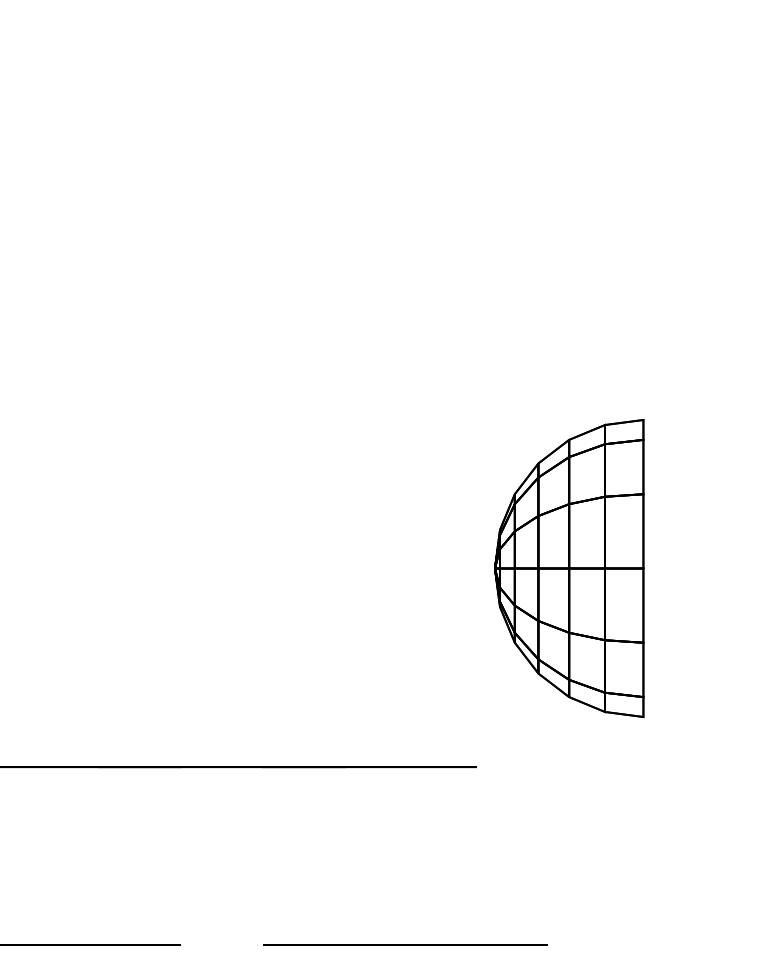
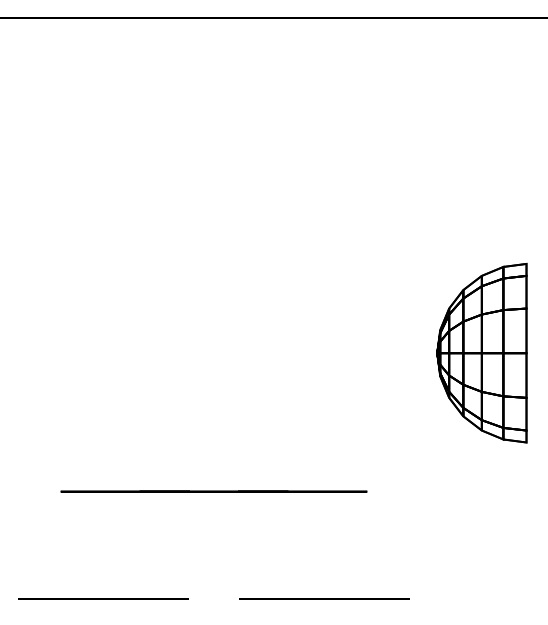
part: (568, 567) -> (481, 352), moved

